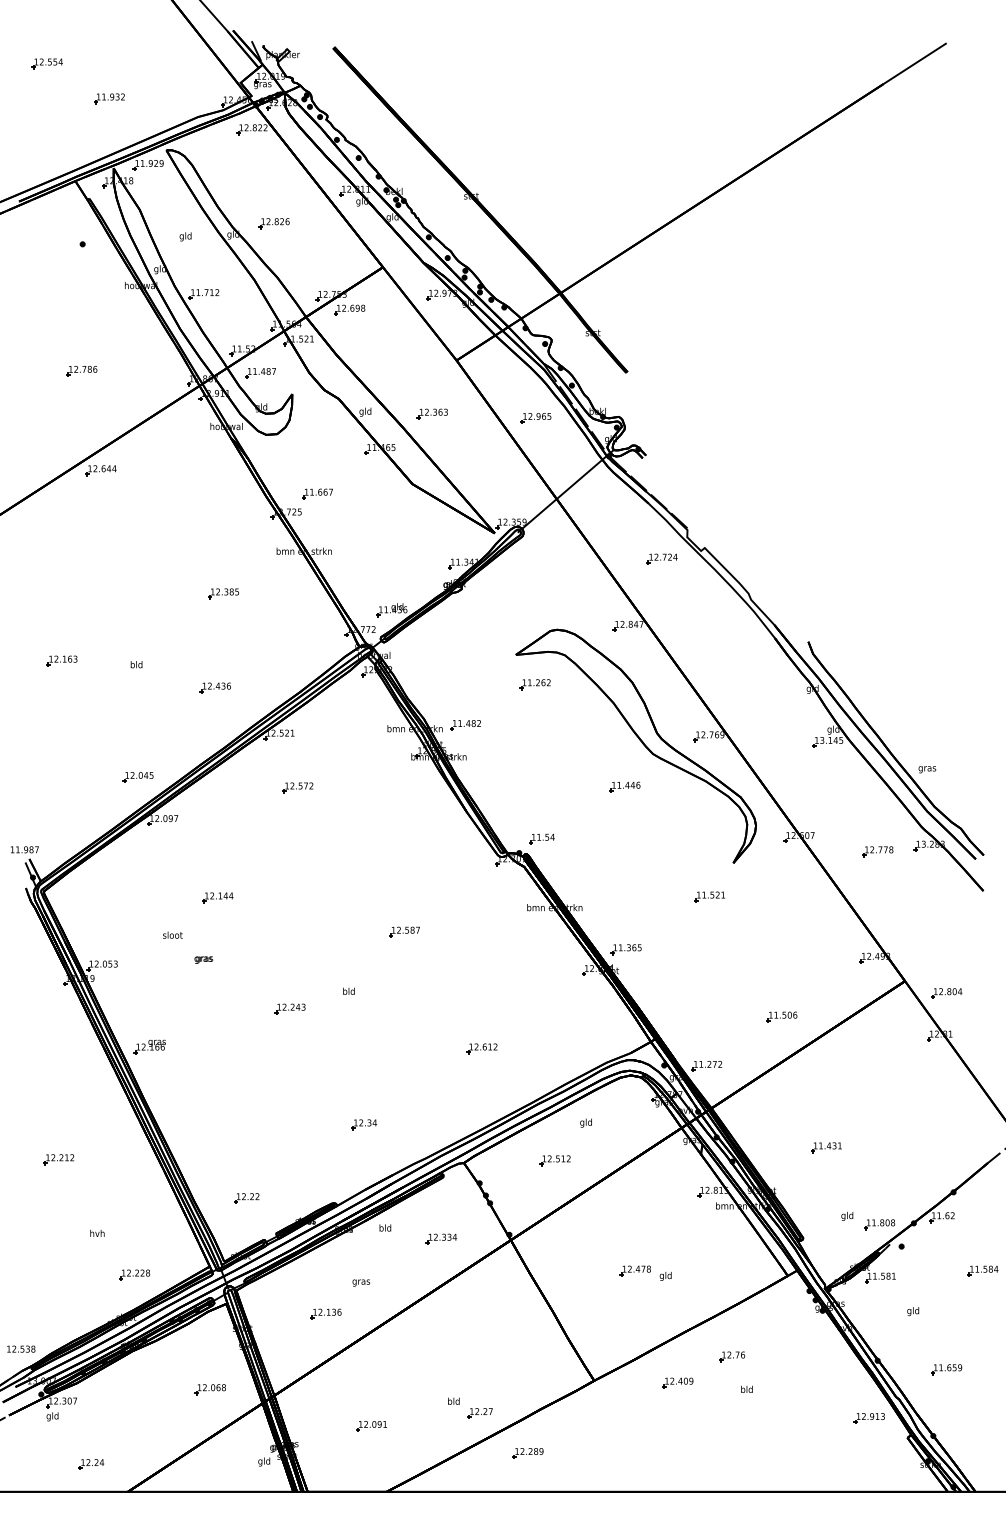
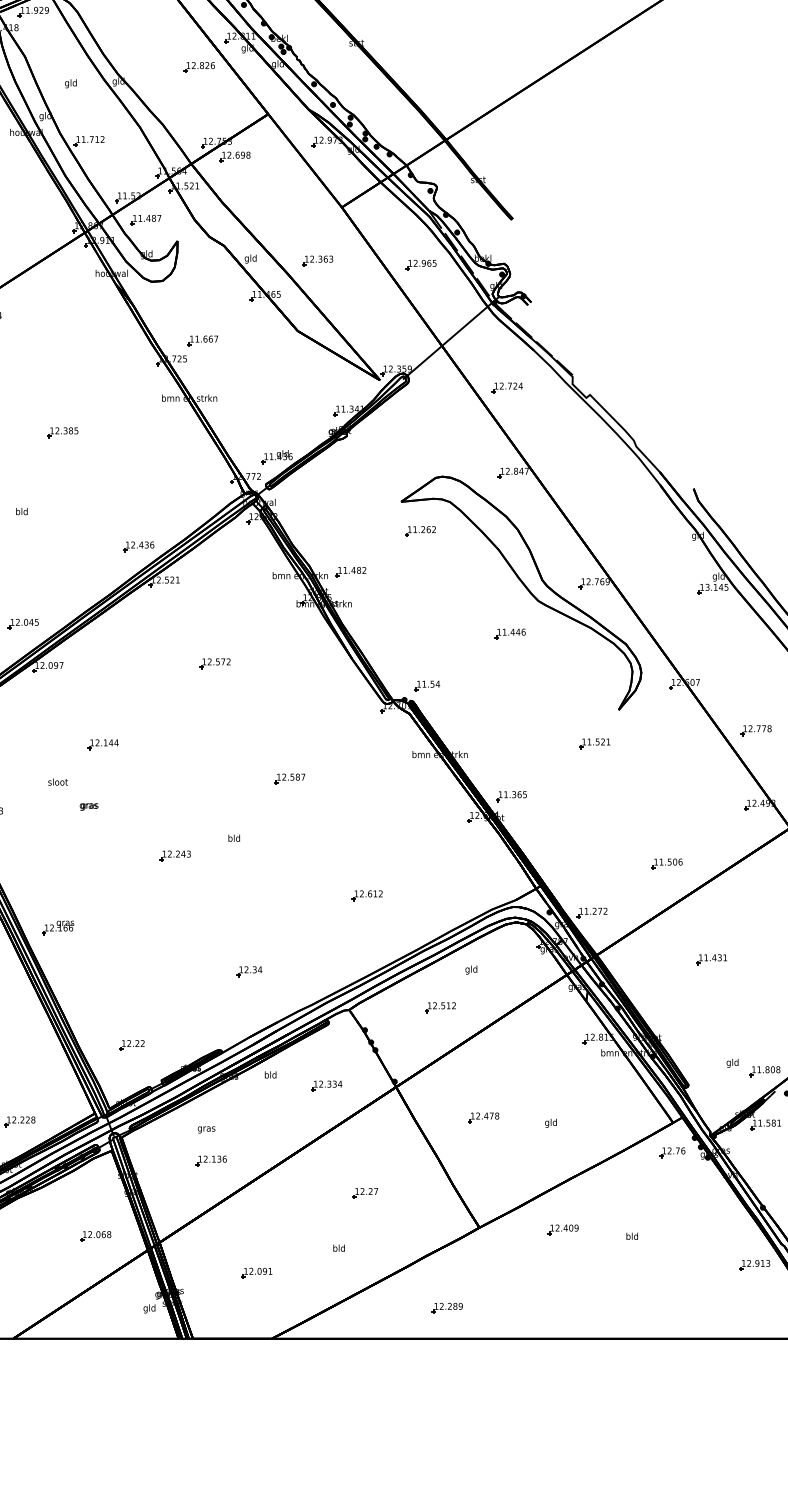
part: (273, 223) -> (198, 67), moved
part: (661, 558) -> (506, 387), moved
part: (223, 593) -> (62, 432), moved
part: (214, 687) -> (137, 546), moved
part: (297, 787) -> (214, 663), moved
part: (877, 851) -> (755, 730), moved
part: (149, 1046) -> (57, 927), moved
part: (826, 1147) -> (711, 959), moved
part: (634, 1270) -> (482, 1117), moved
text: (361, 1282) -> (206, 1129), moved
part: (732, 1356) -> (672, 1152), moved
part: (479, 1413) -> (364, 1193), moved
part: (527, 1453) -> (446, 1308), moved

